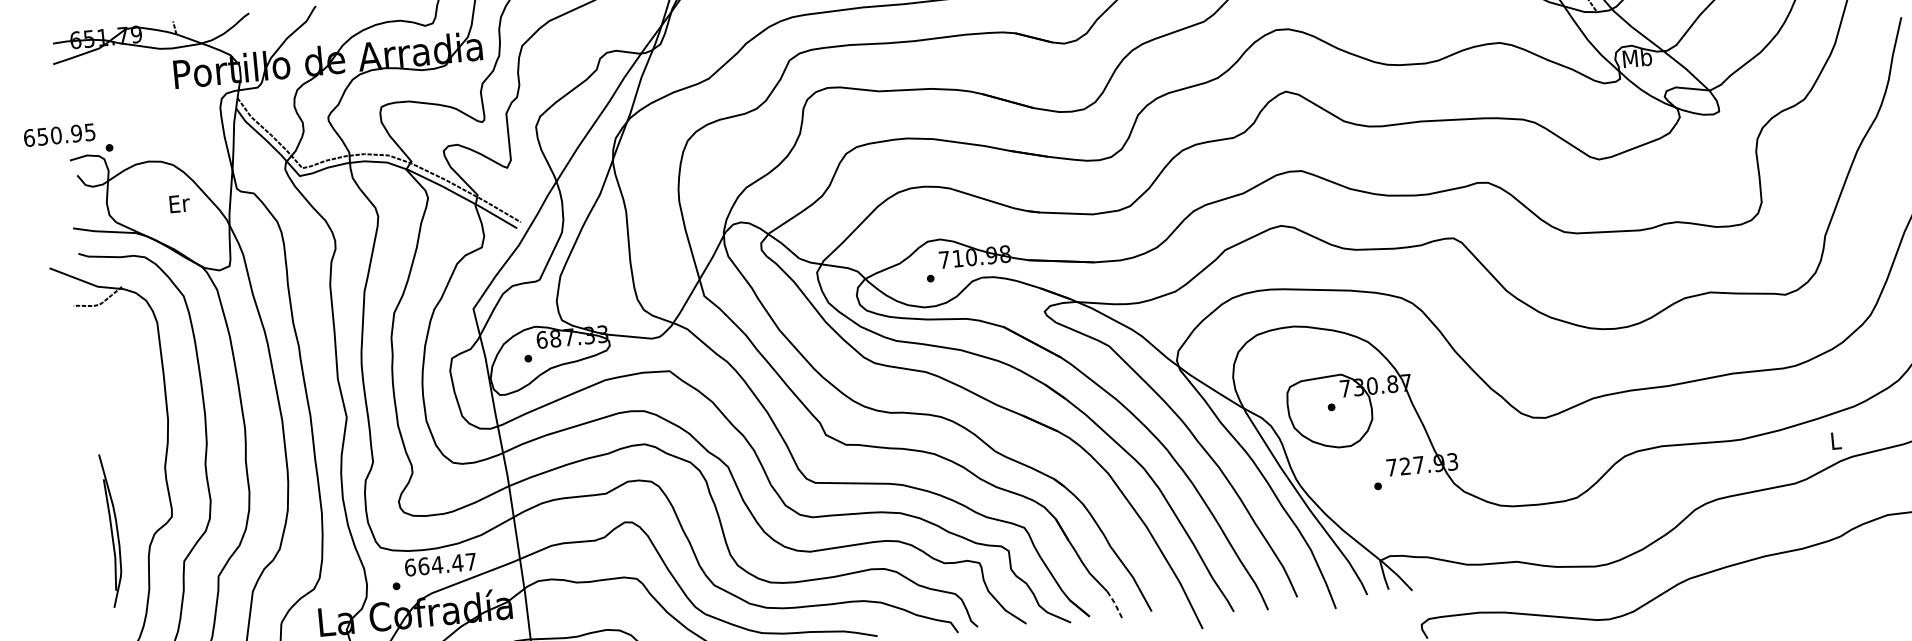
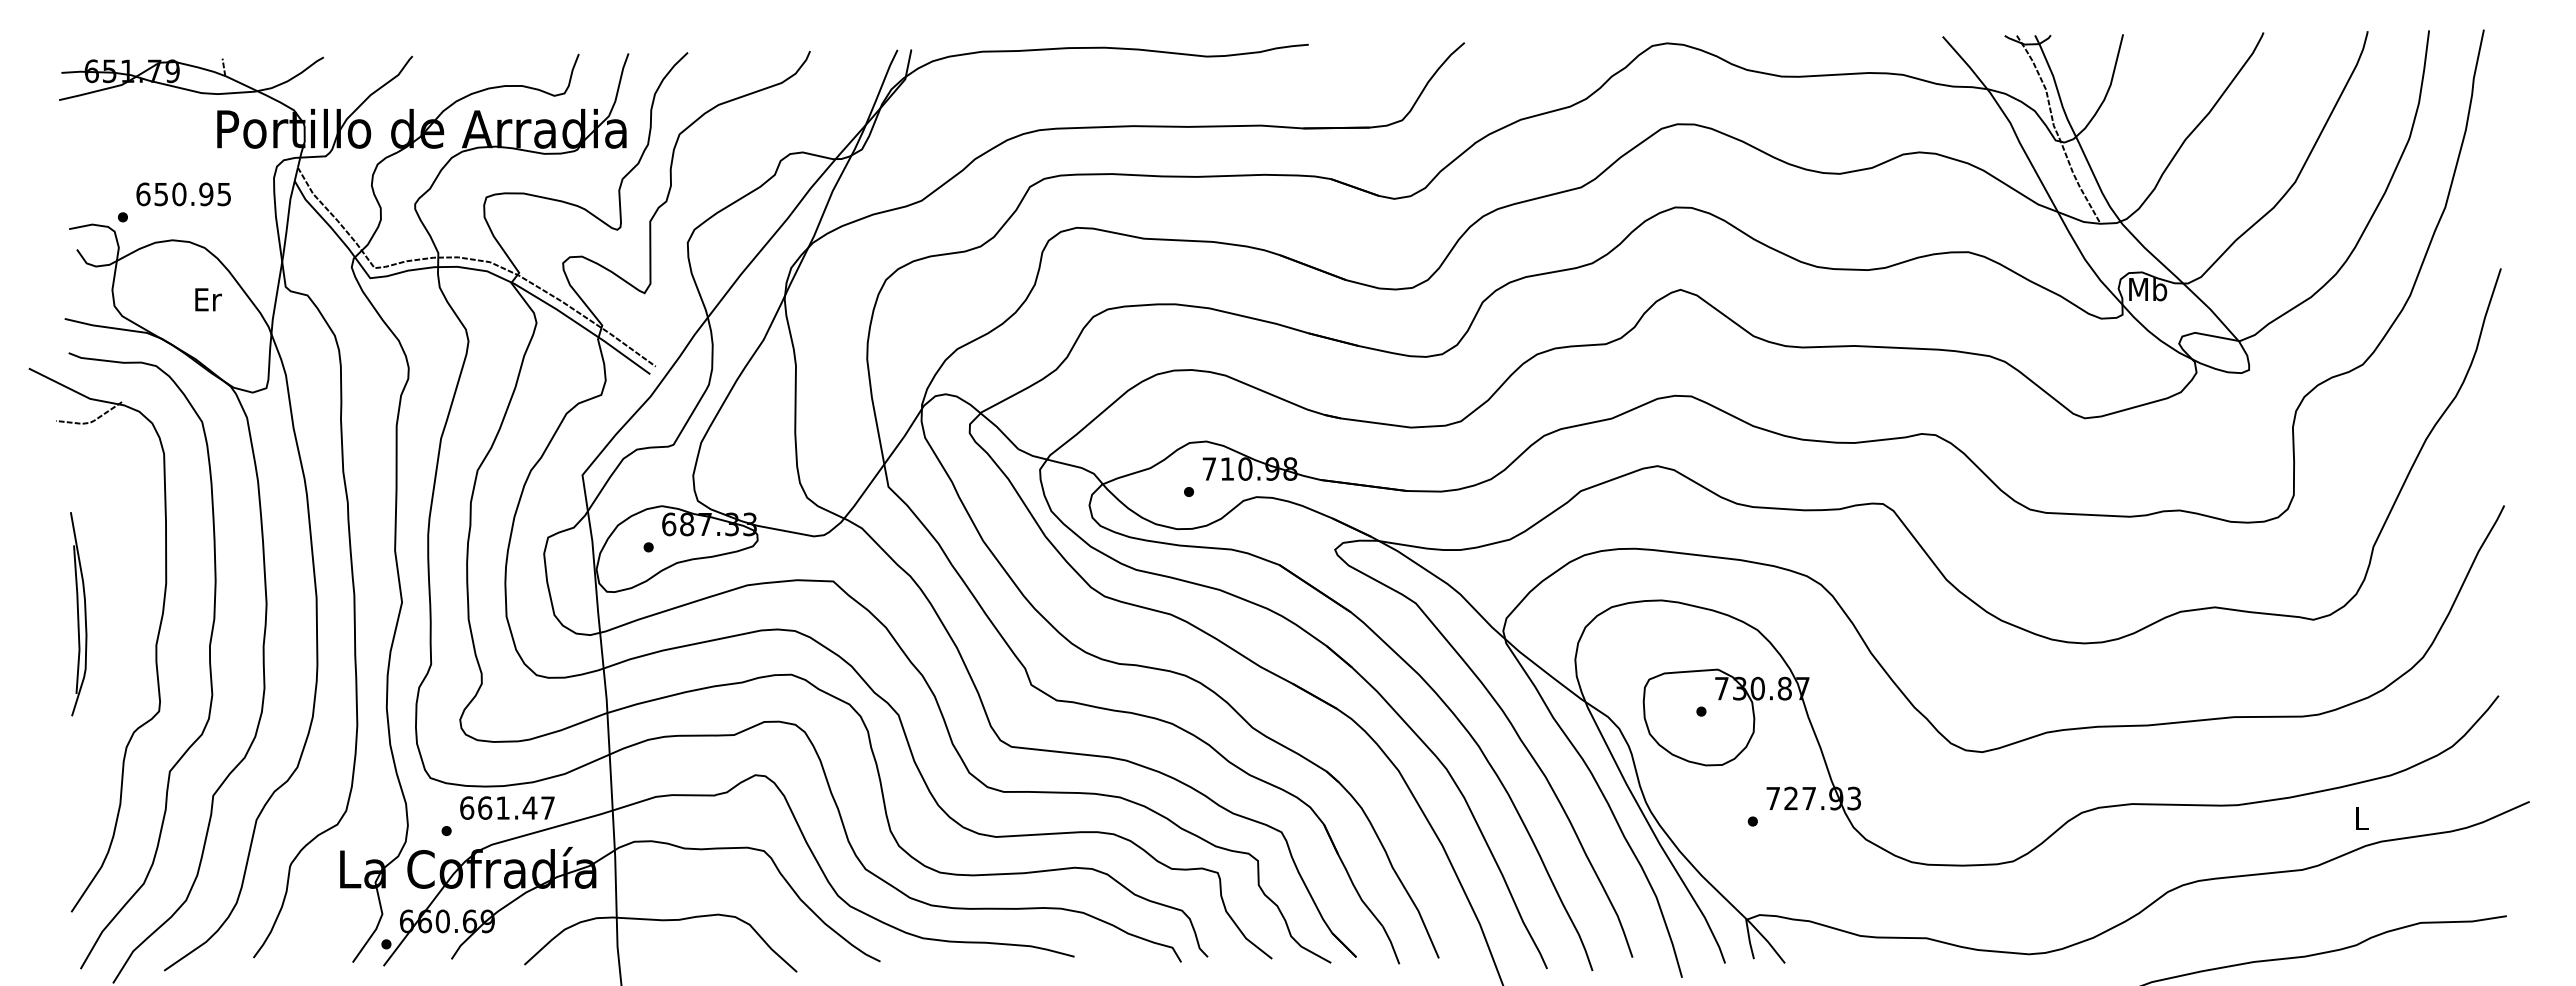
text: (59, 135) -> (183, 194), moved
part: (112, 530) -> (78, 614), moved
text: (436, 564) -> (502, 807), 664.47 -> 661.47
line: (1115, 604) -> (1391, 944), dashed -> solid

